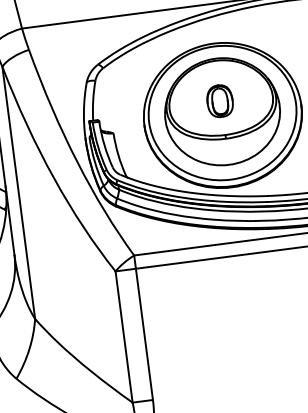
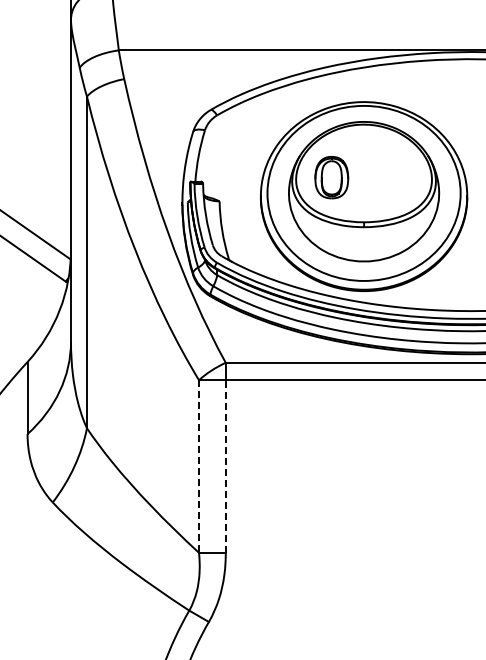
part: (219, 101) -> (331, 177), moved
line: (144, 334) -> (225, 466), solid -> dashed
line: (124, 337) -> (199, 467), solid -> dashed

